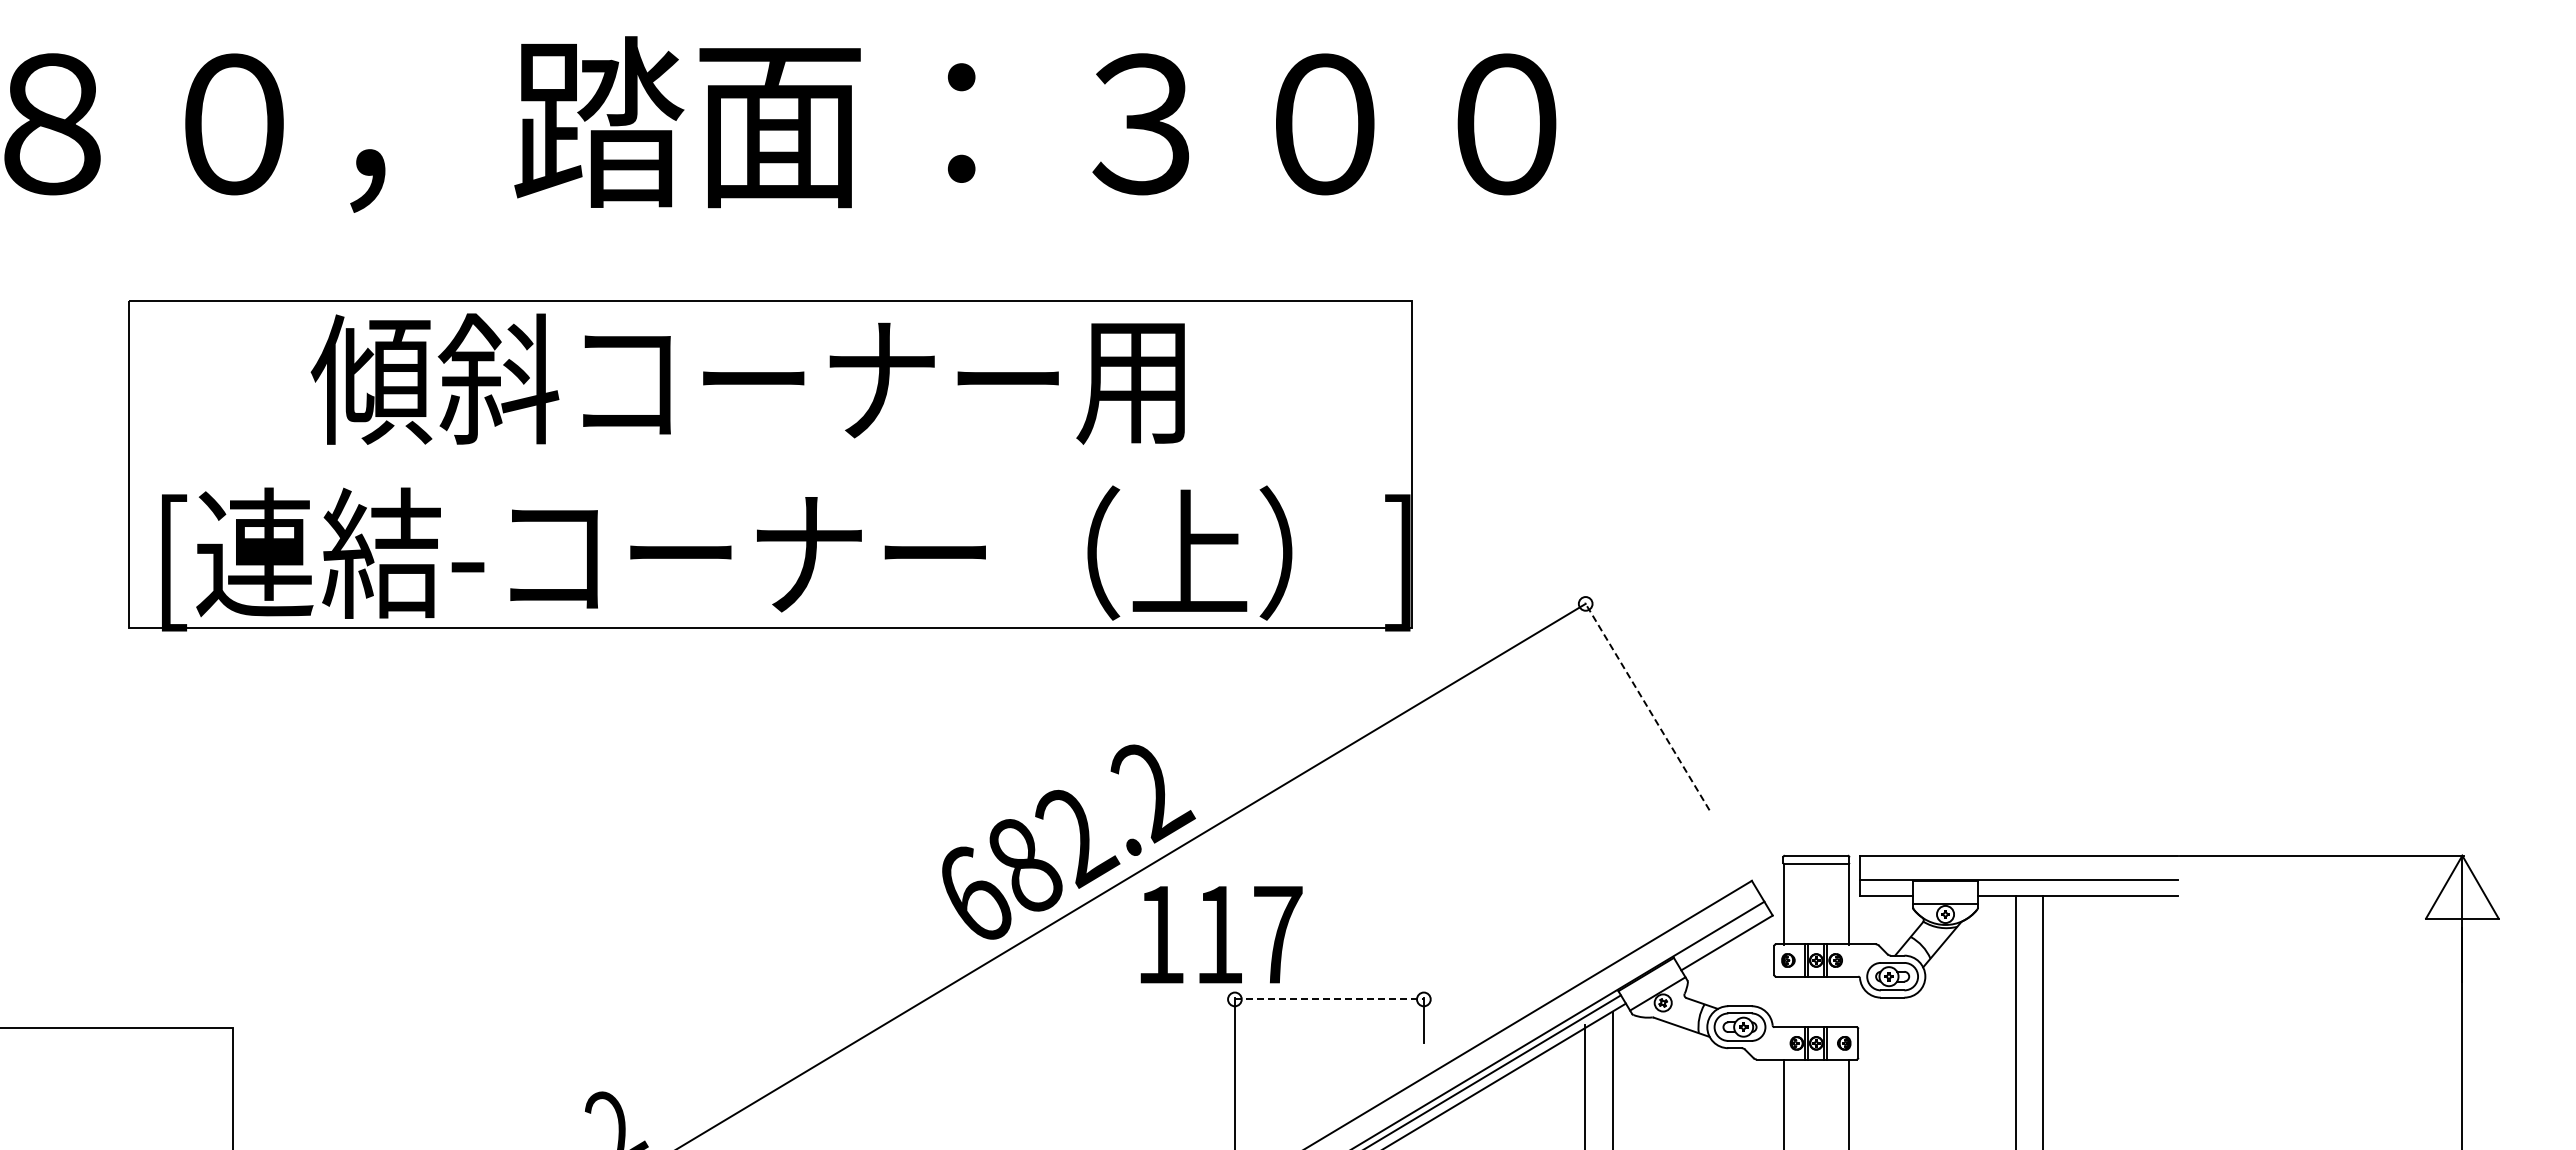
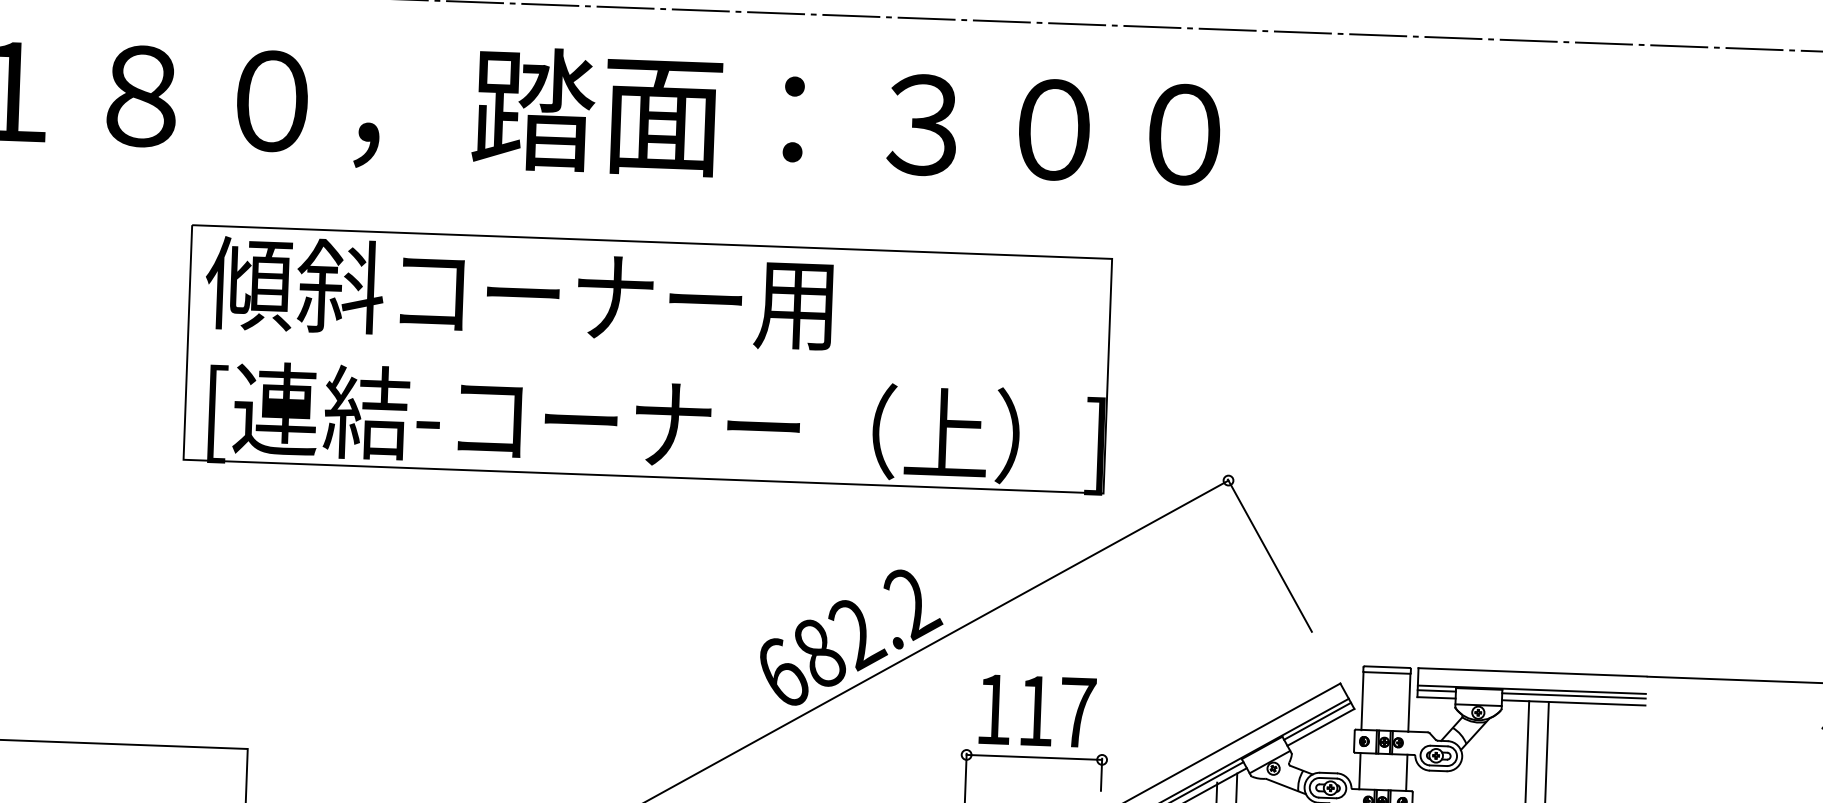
text: (747, 378) -> (518, 292), moved
line: (1646, 706) -> (1269, 555), dashed -> solid
line: (1886, 886) -> (1436, 691), added
line: (2077, 886) -> (1573, 696), added
text: (1221, 934) -> (1037, 710), moved
line: (1721, 934) -> (1317, 721), added
line: (1329, 999) -> (1034, 757), dashed -> solid
line: (1783, 1001) -> (1359, 770), added
line: (1848, 1001) -> (1406, 772), added

